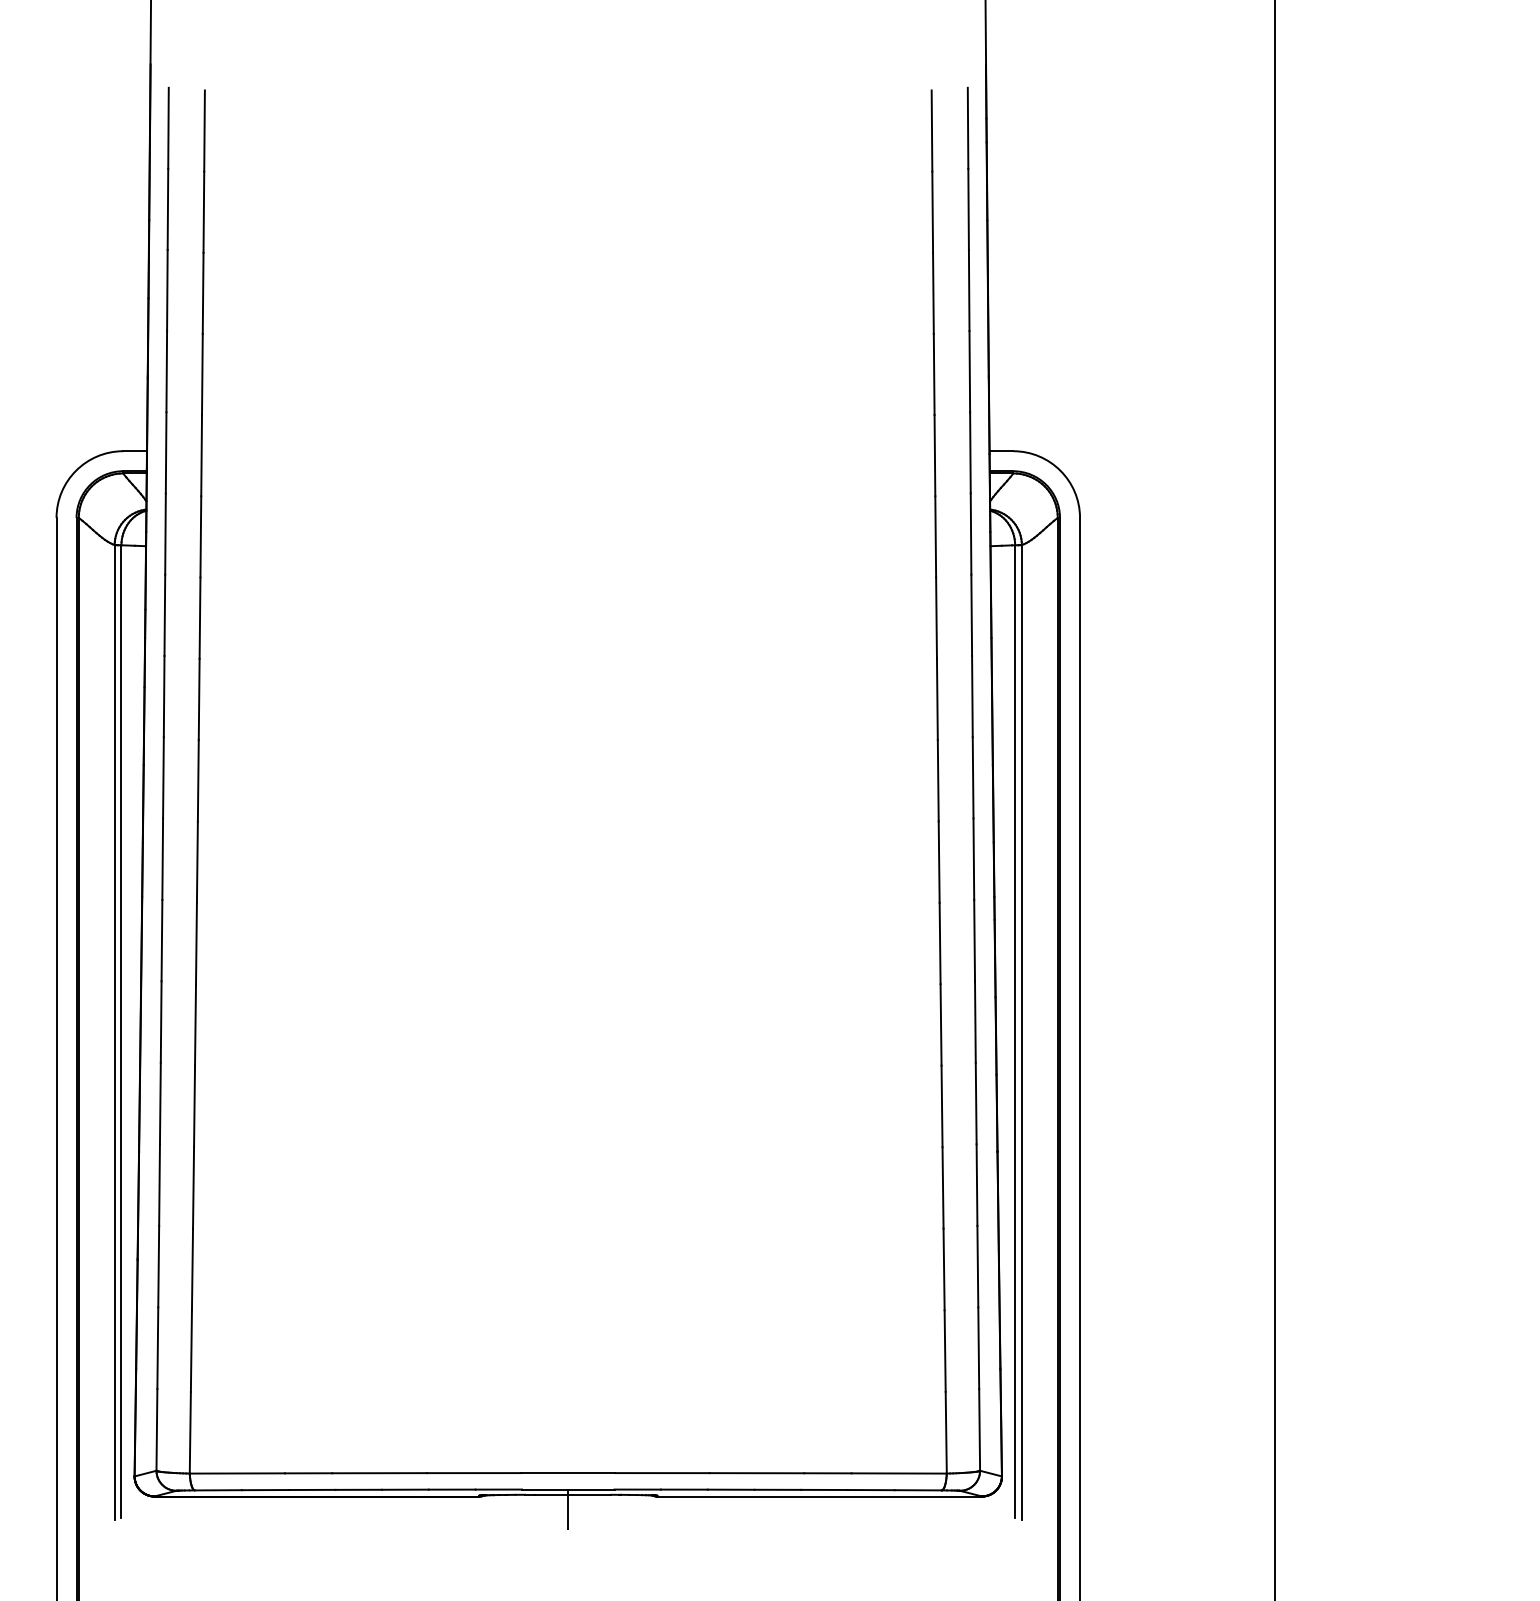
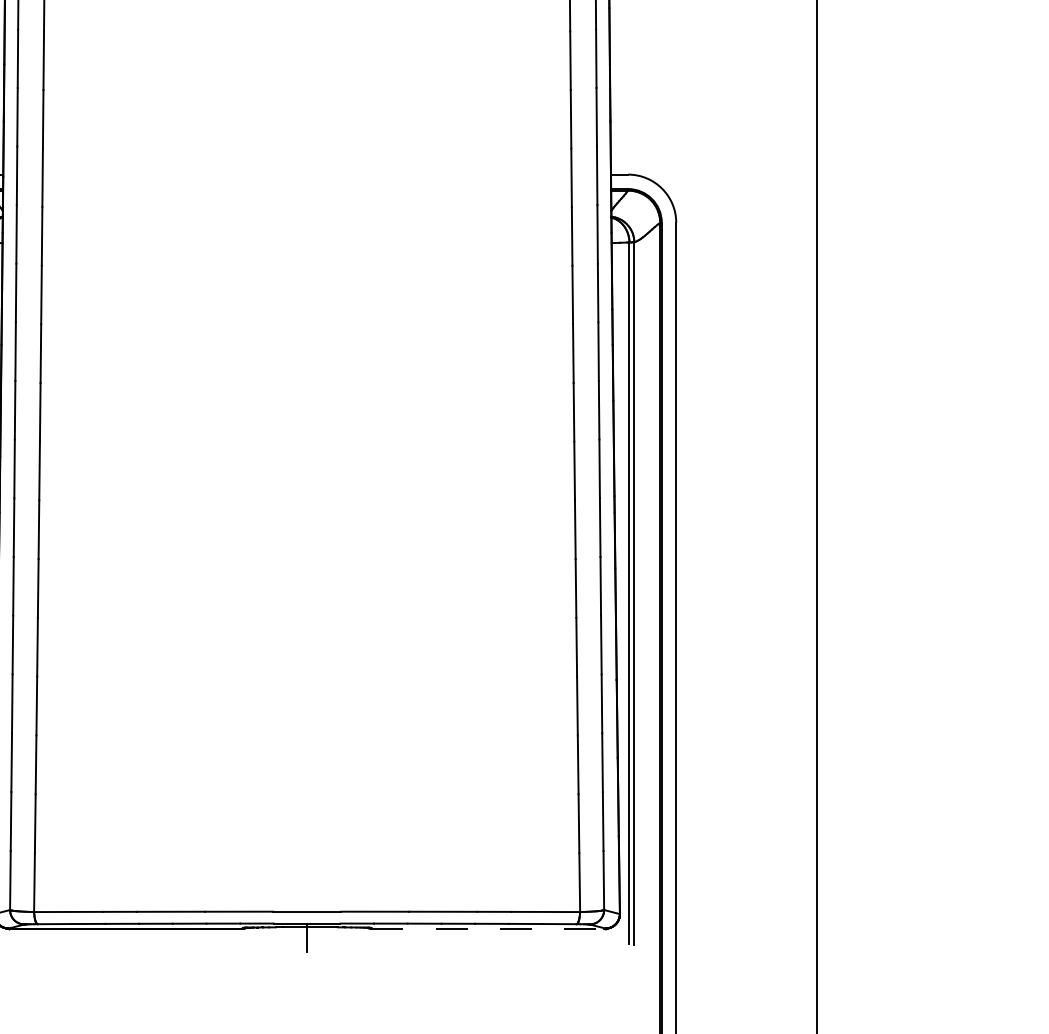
line: (818, 1496) -> (487, 928), solid -> dashed

